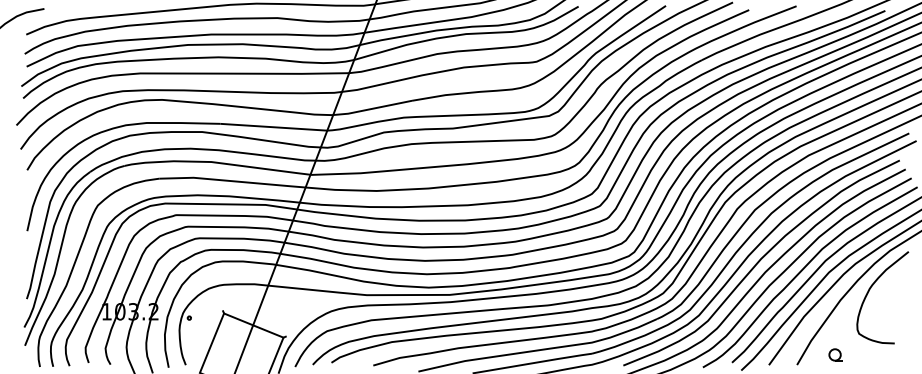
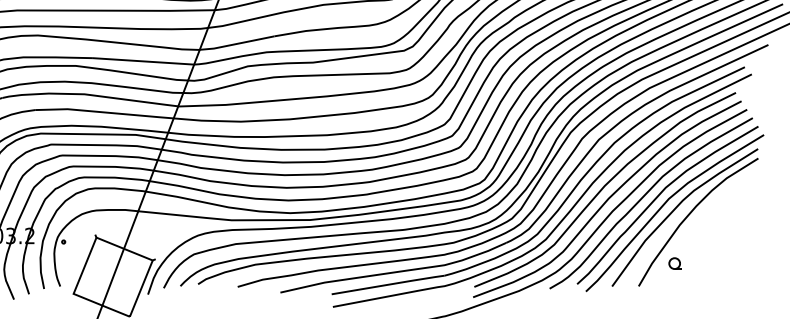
curve: (871, 288) -> (709, 213), removed
part: (835, 354) -> (675, 263), moved

